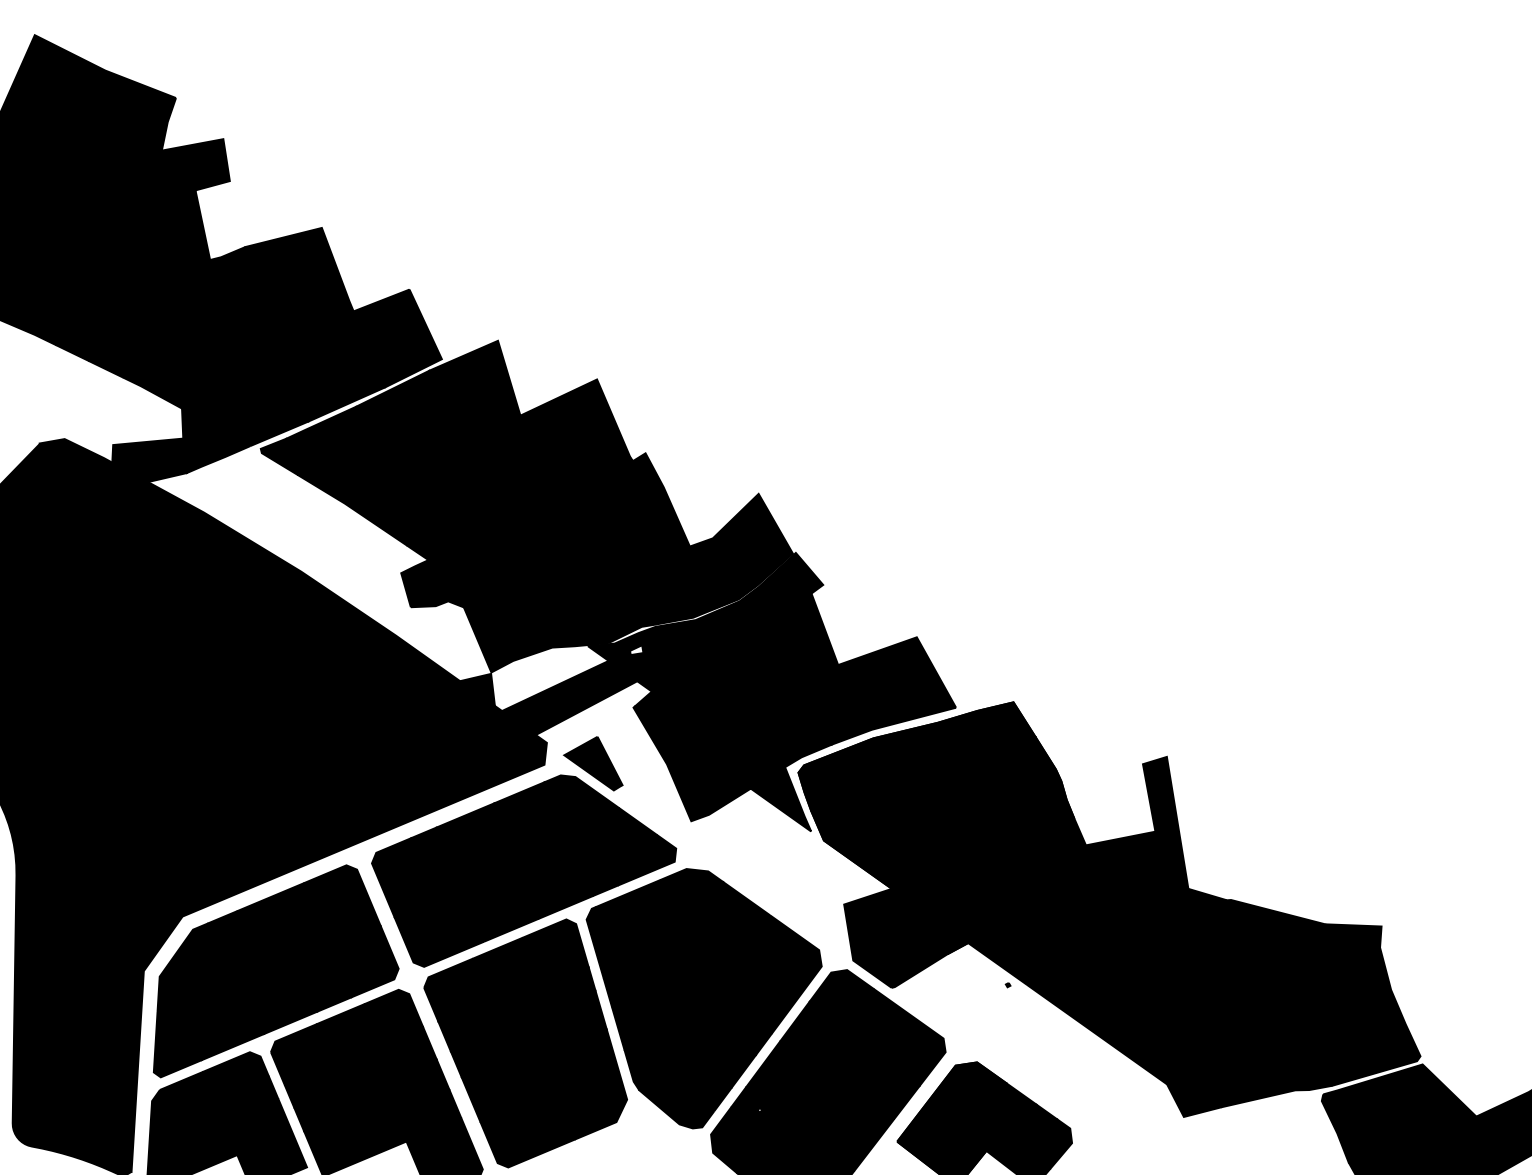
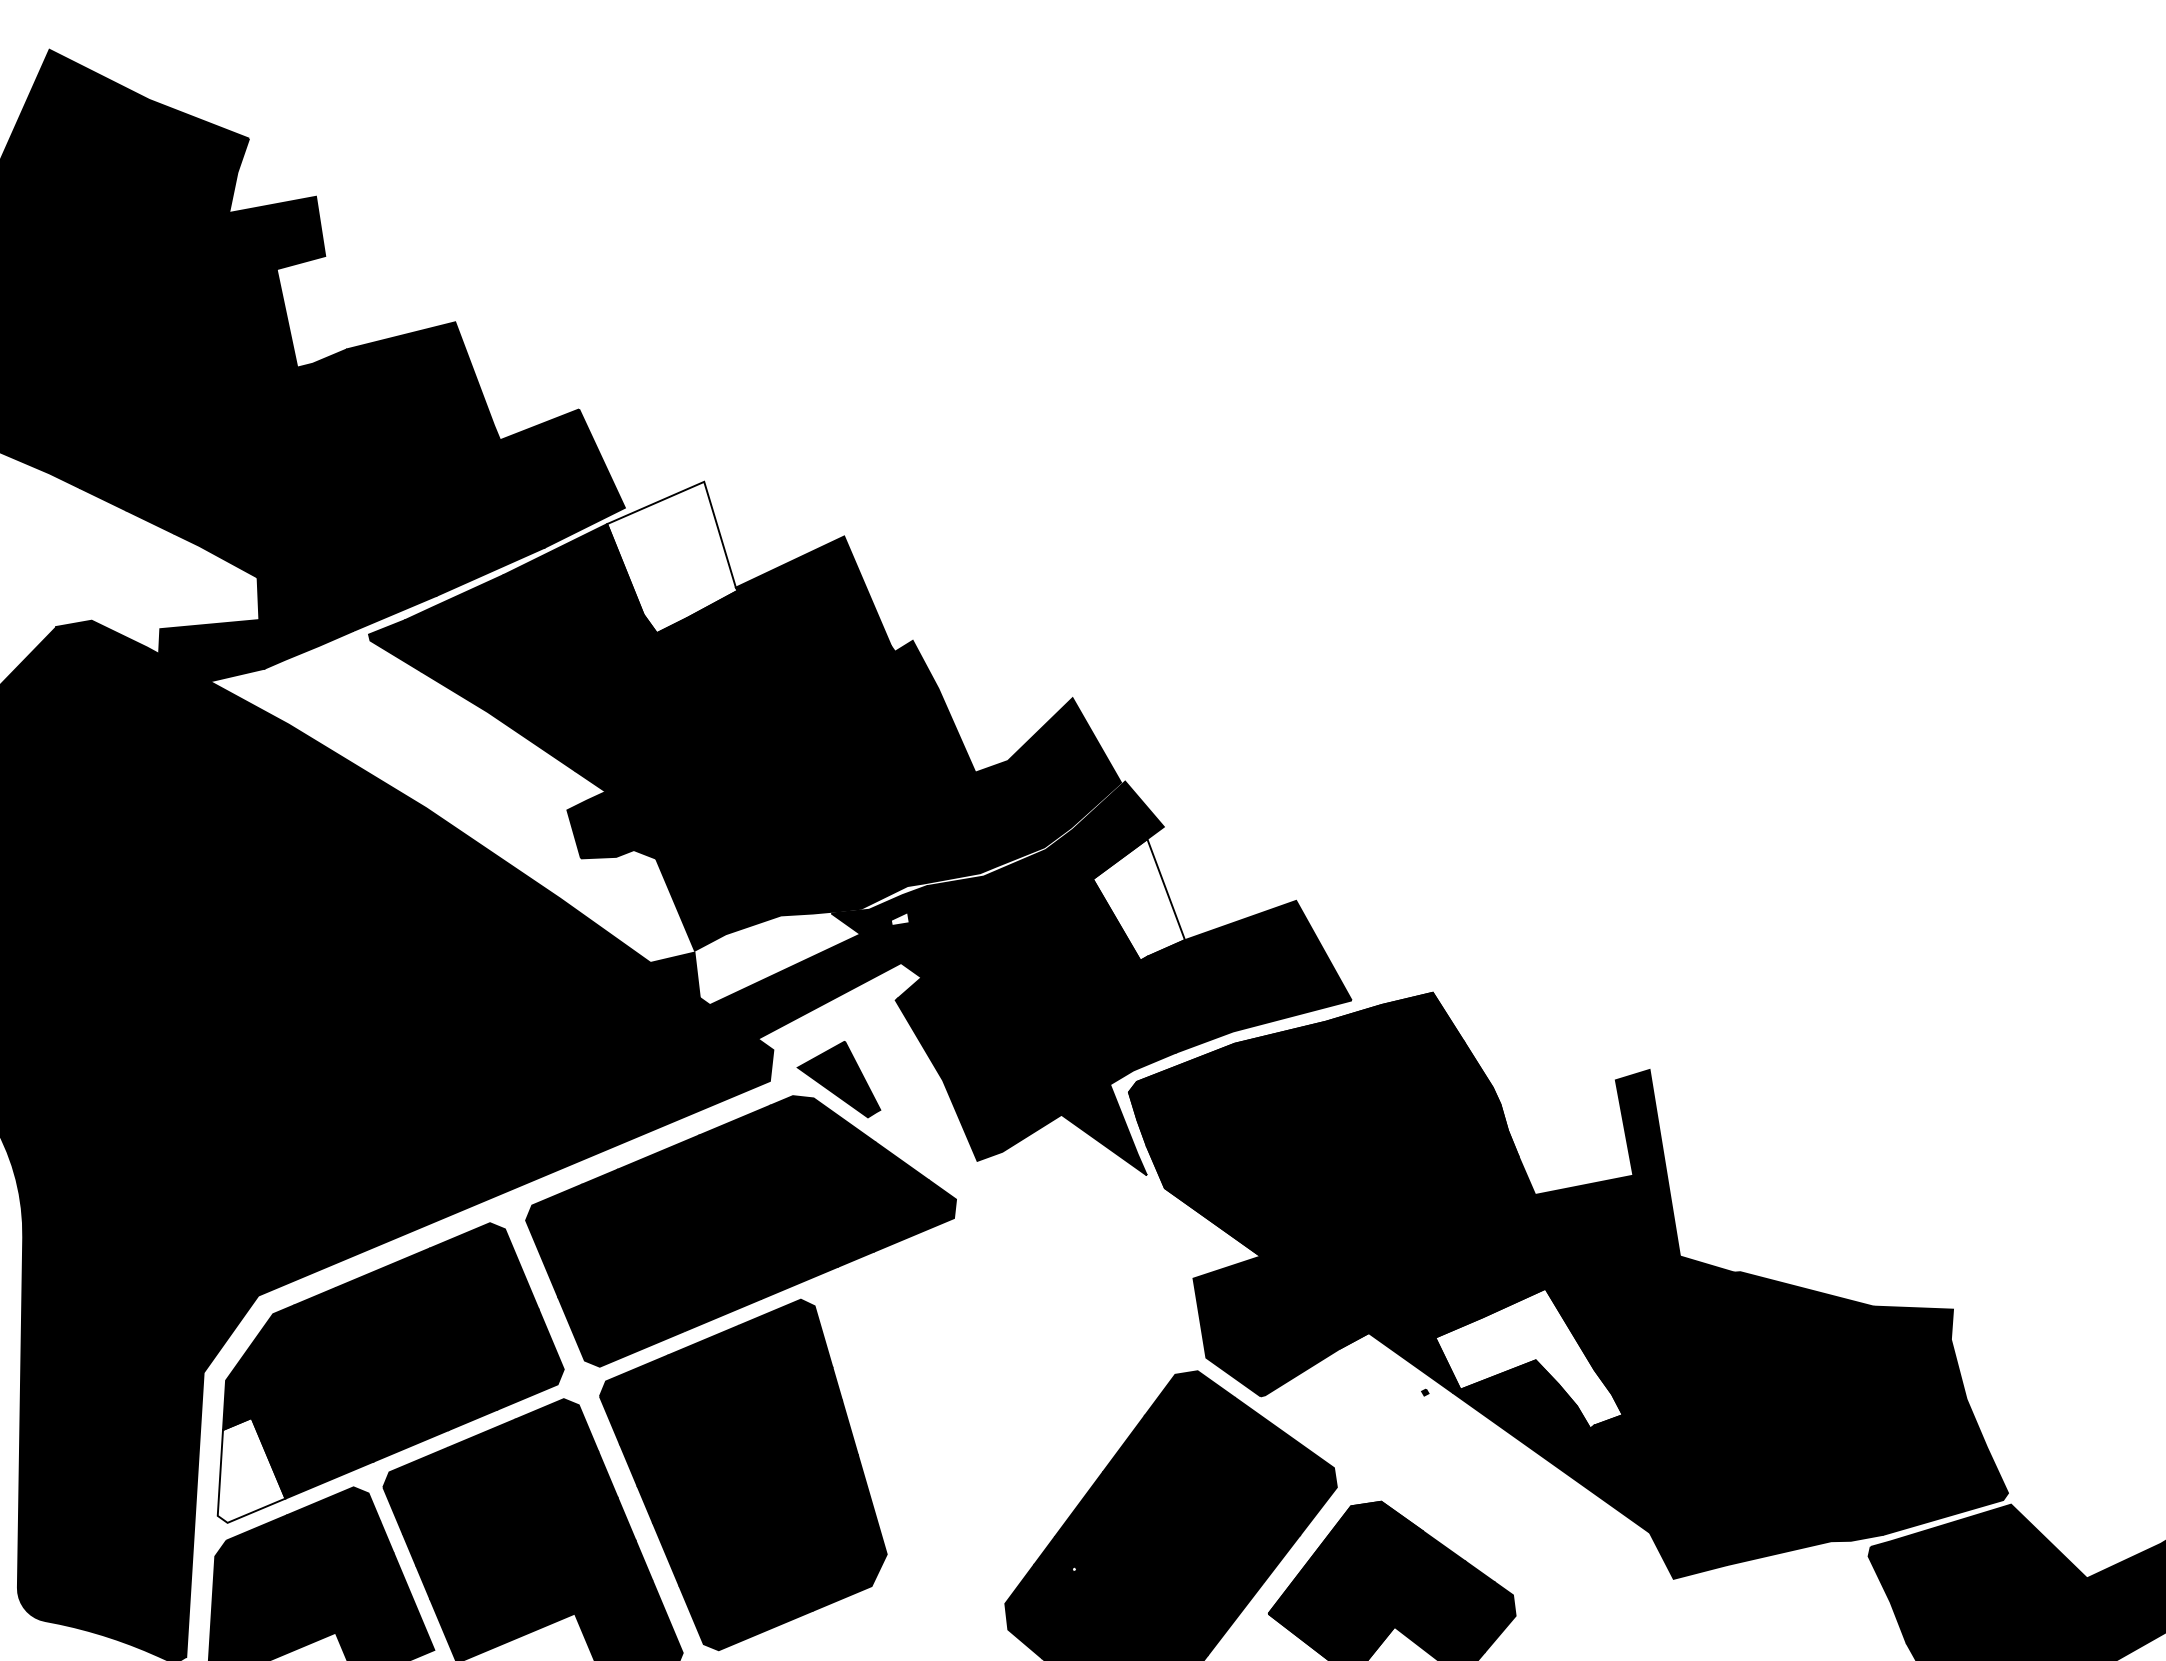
fill: (475, 394) -> (672, 557), removed
fill: (805, 636) -> (1138, 899), removed
fill: (1081, 961) -> (1528, 1358), removed
part: (704, 998) -> (995, 1411), removed
fill: (177, 1040) -> (251, 1470), removed

